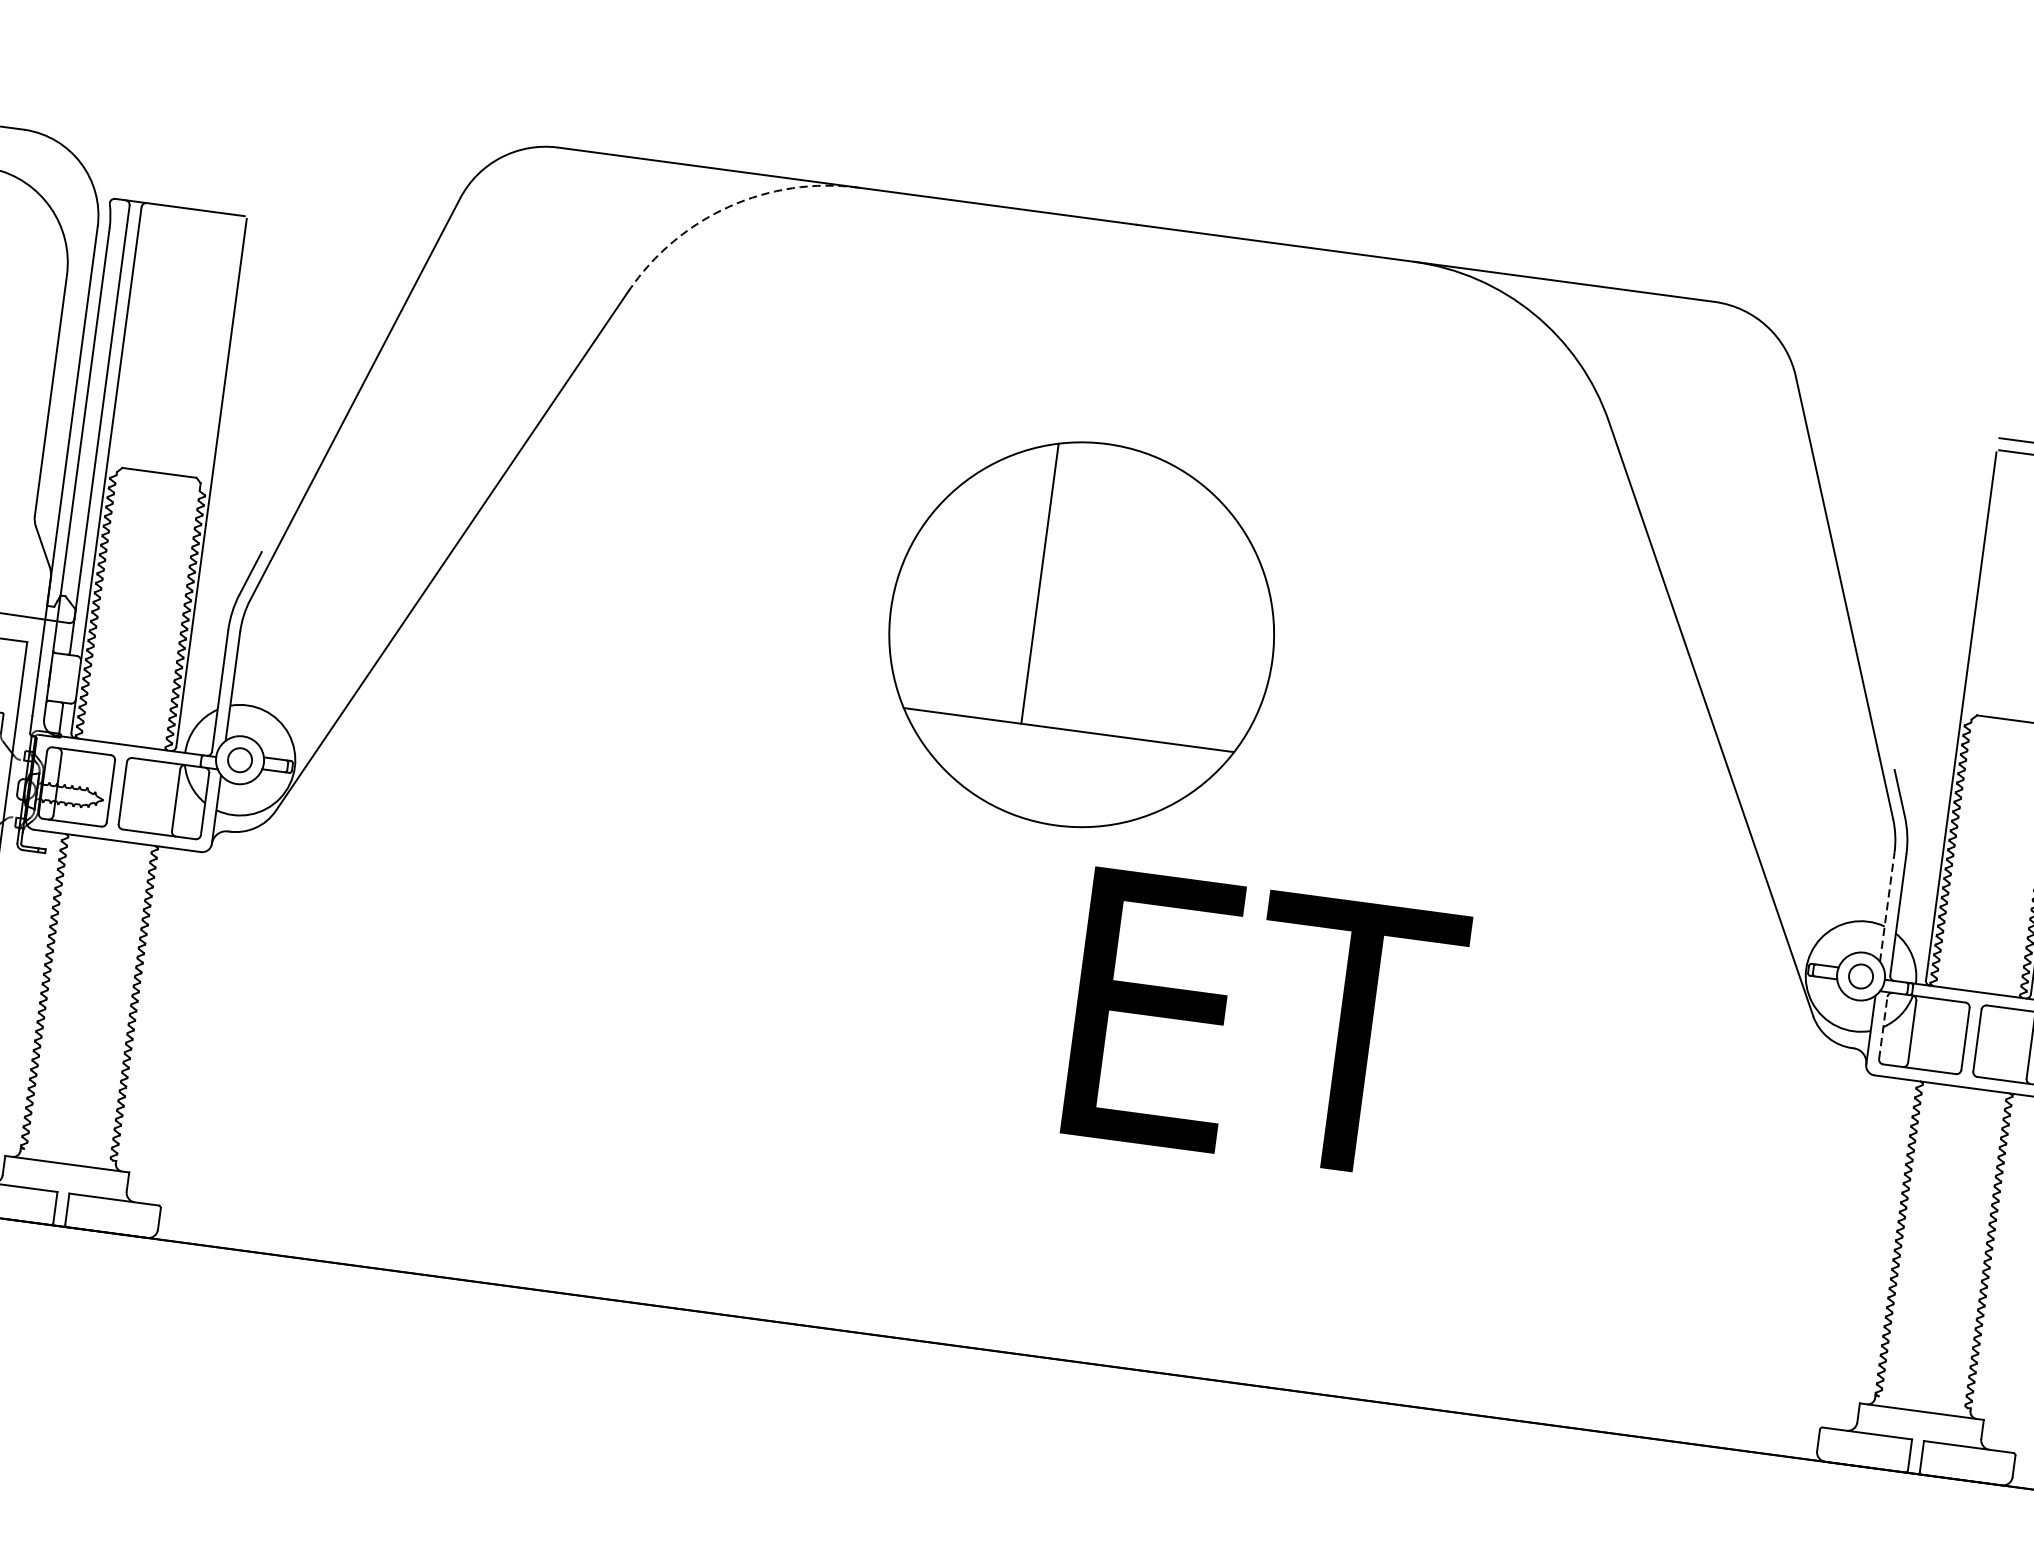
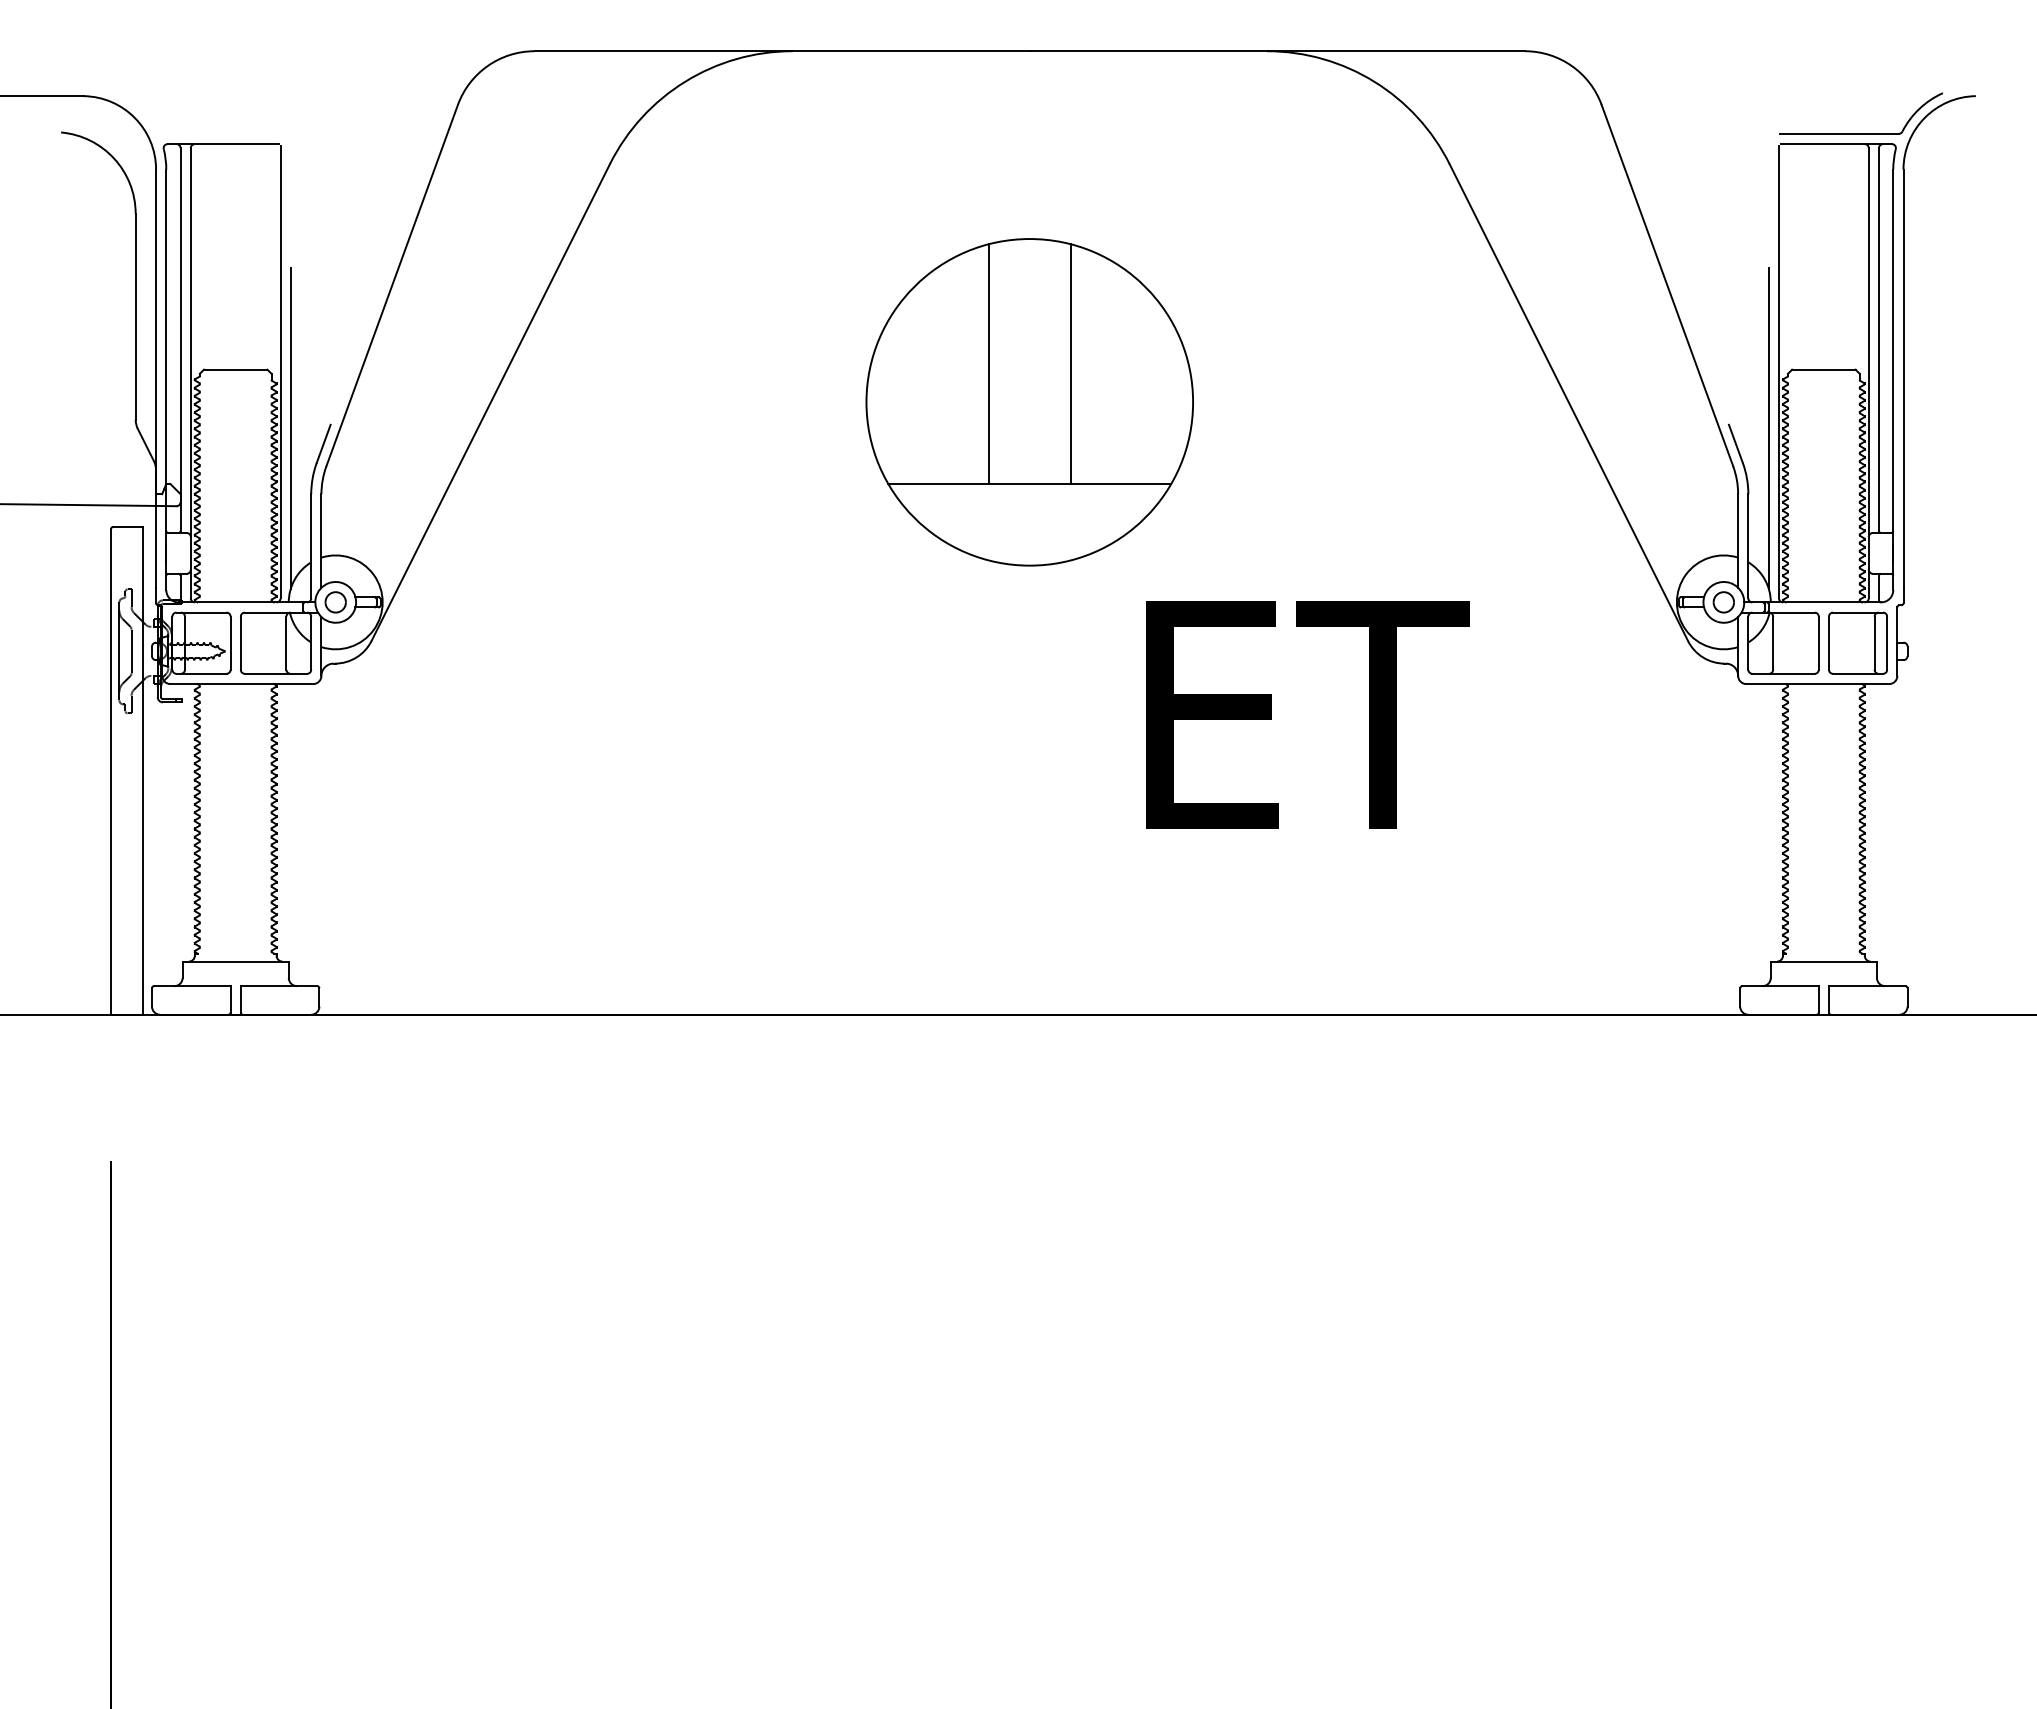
arc: (729, 206) -> (685, 81), dashed -> solid
line: (214, 548) -> (290, 427), added
line: (1135, 596) -> (1070, 364), added
line: (1940, 779) -> (1768, 427), added
line: (1887, 907) -> (1738, 541), dashed -> solid
text: (1265, 1024) -> (1307, 714), moved
line: (1883, 1028) -> (1748, 643), dashed -> solid

